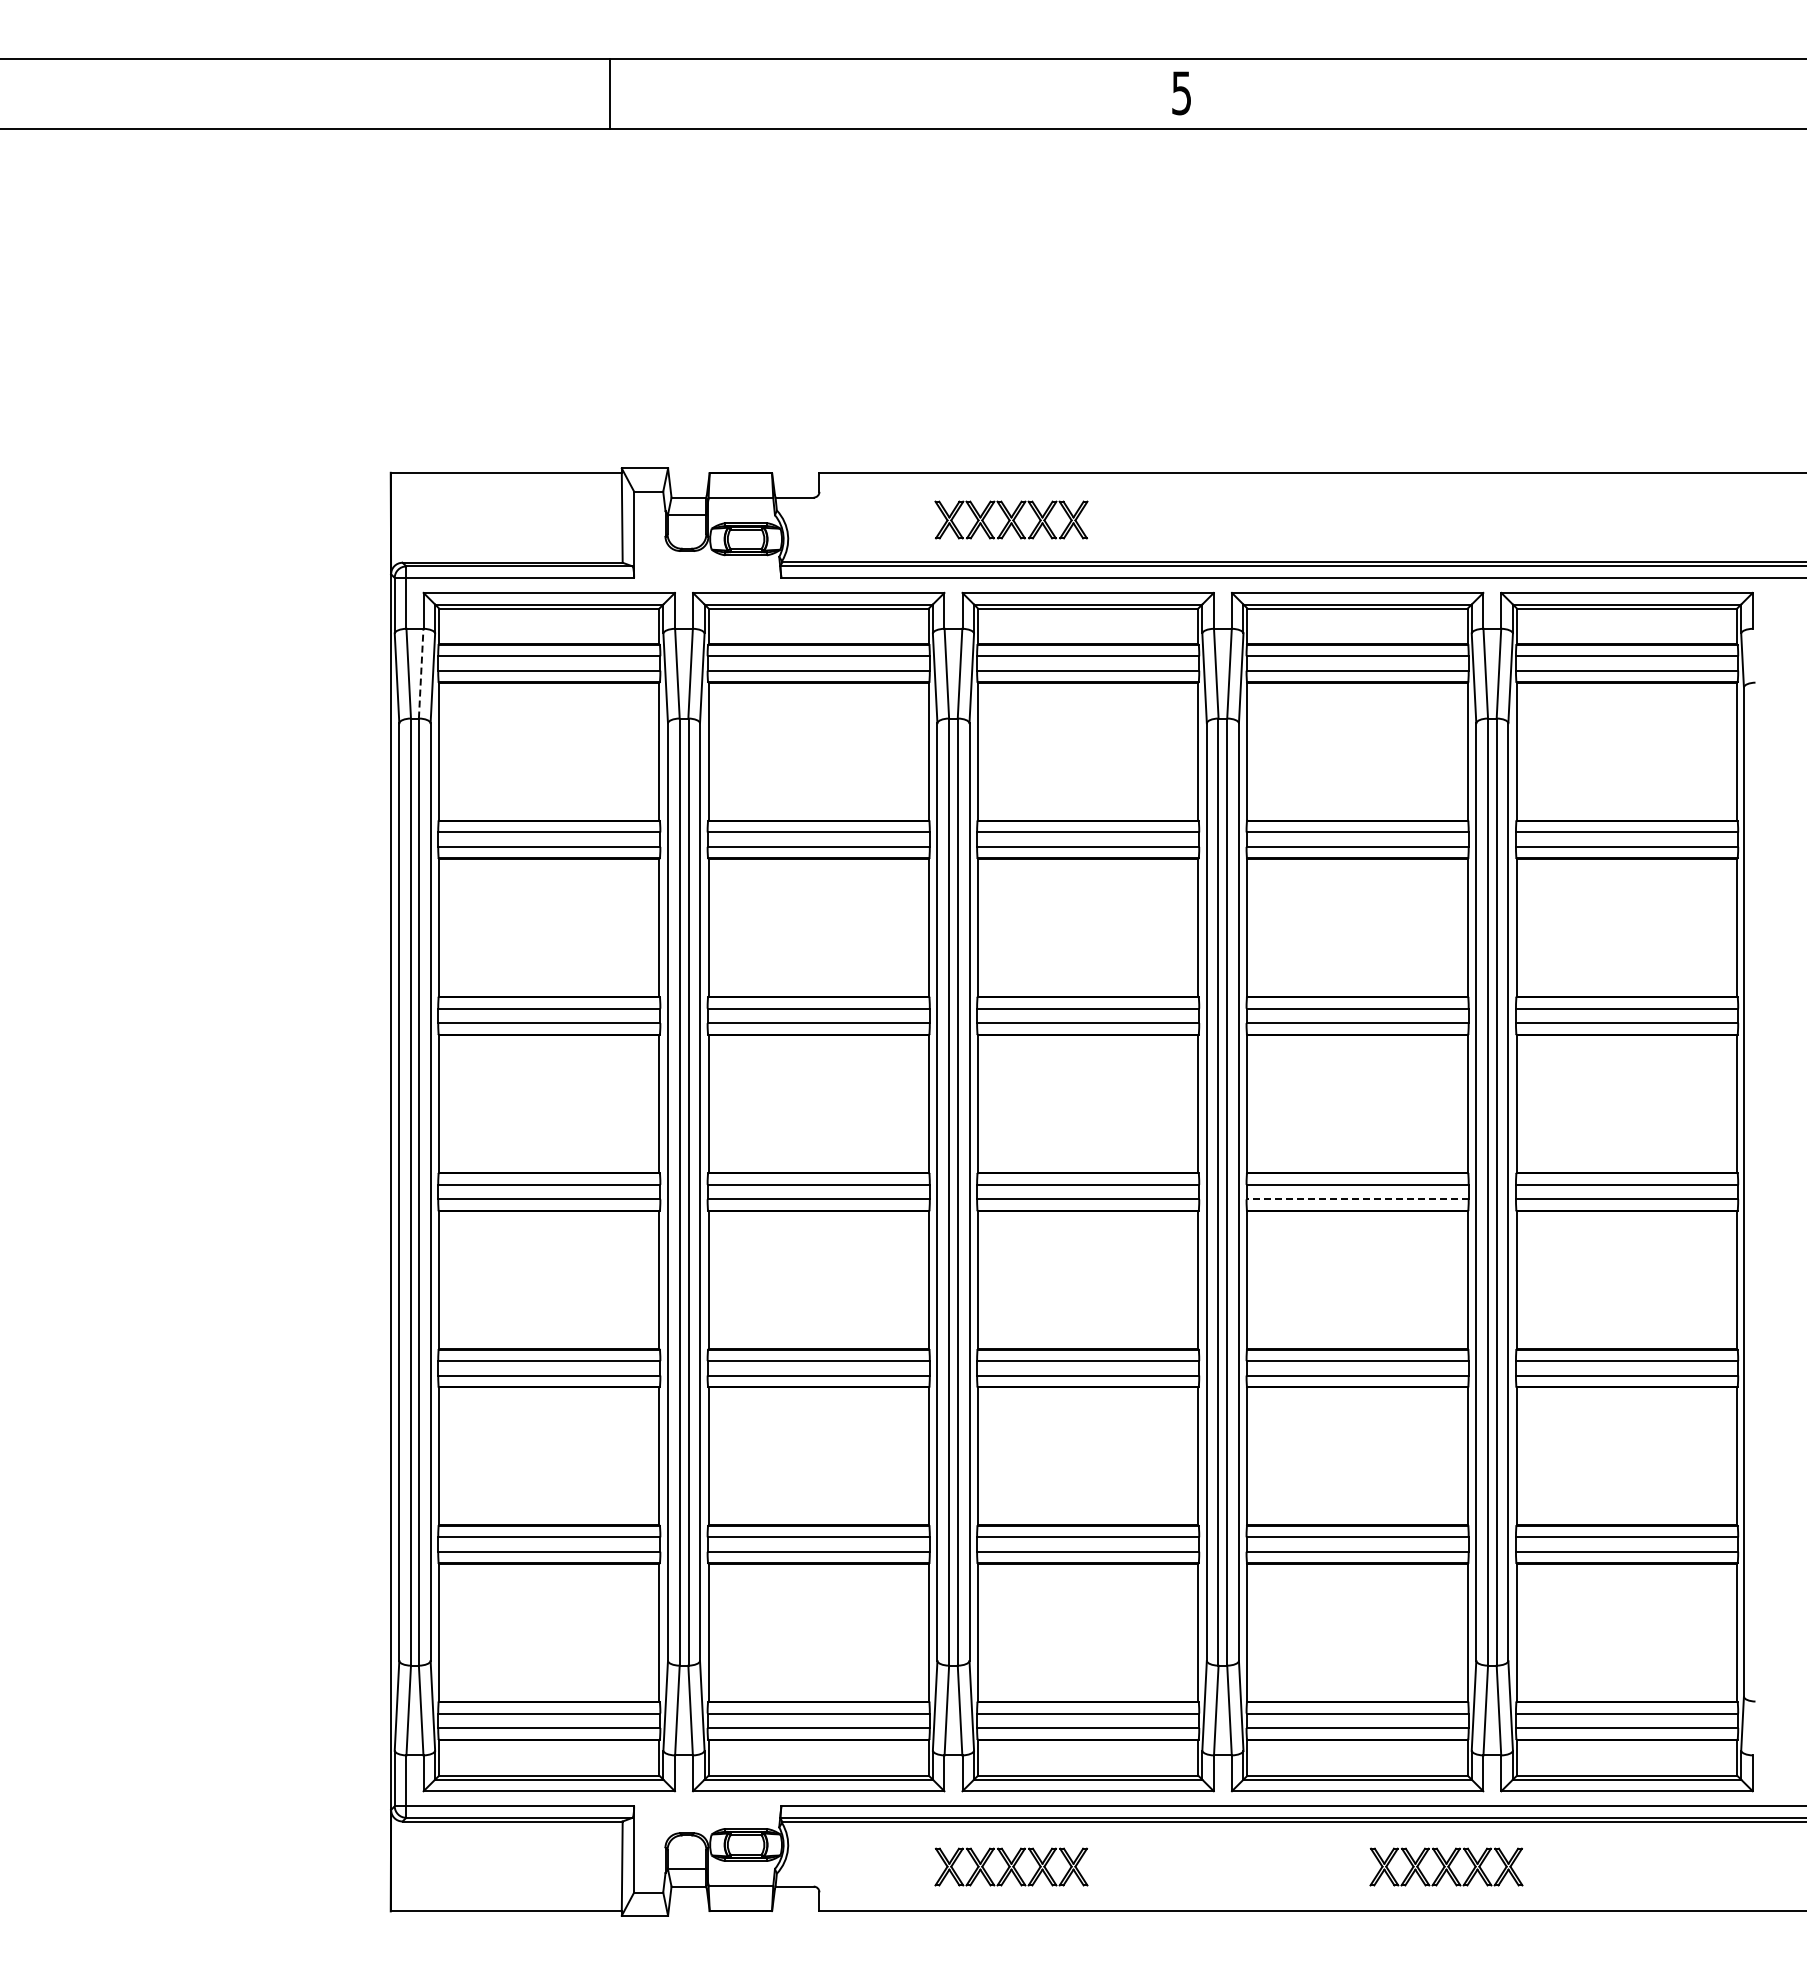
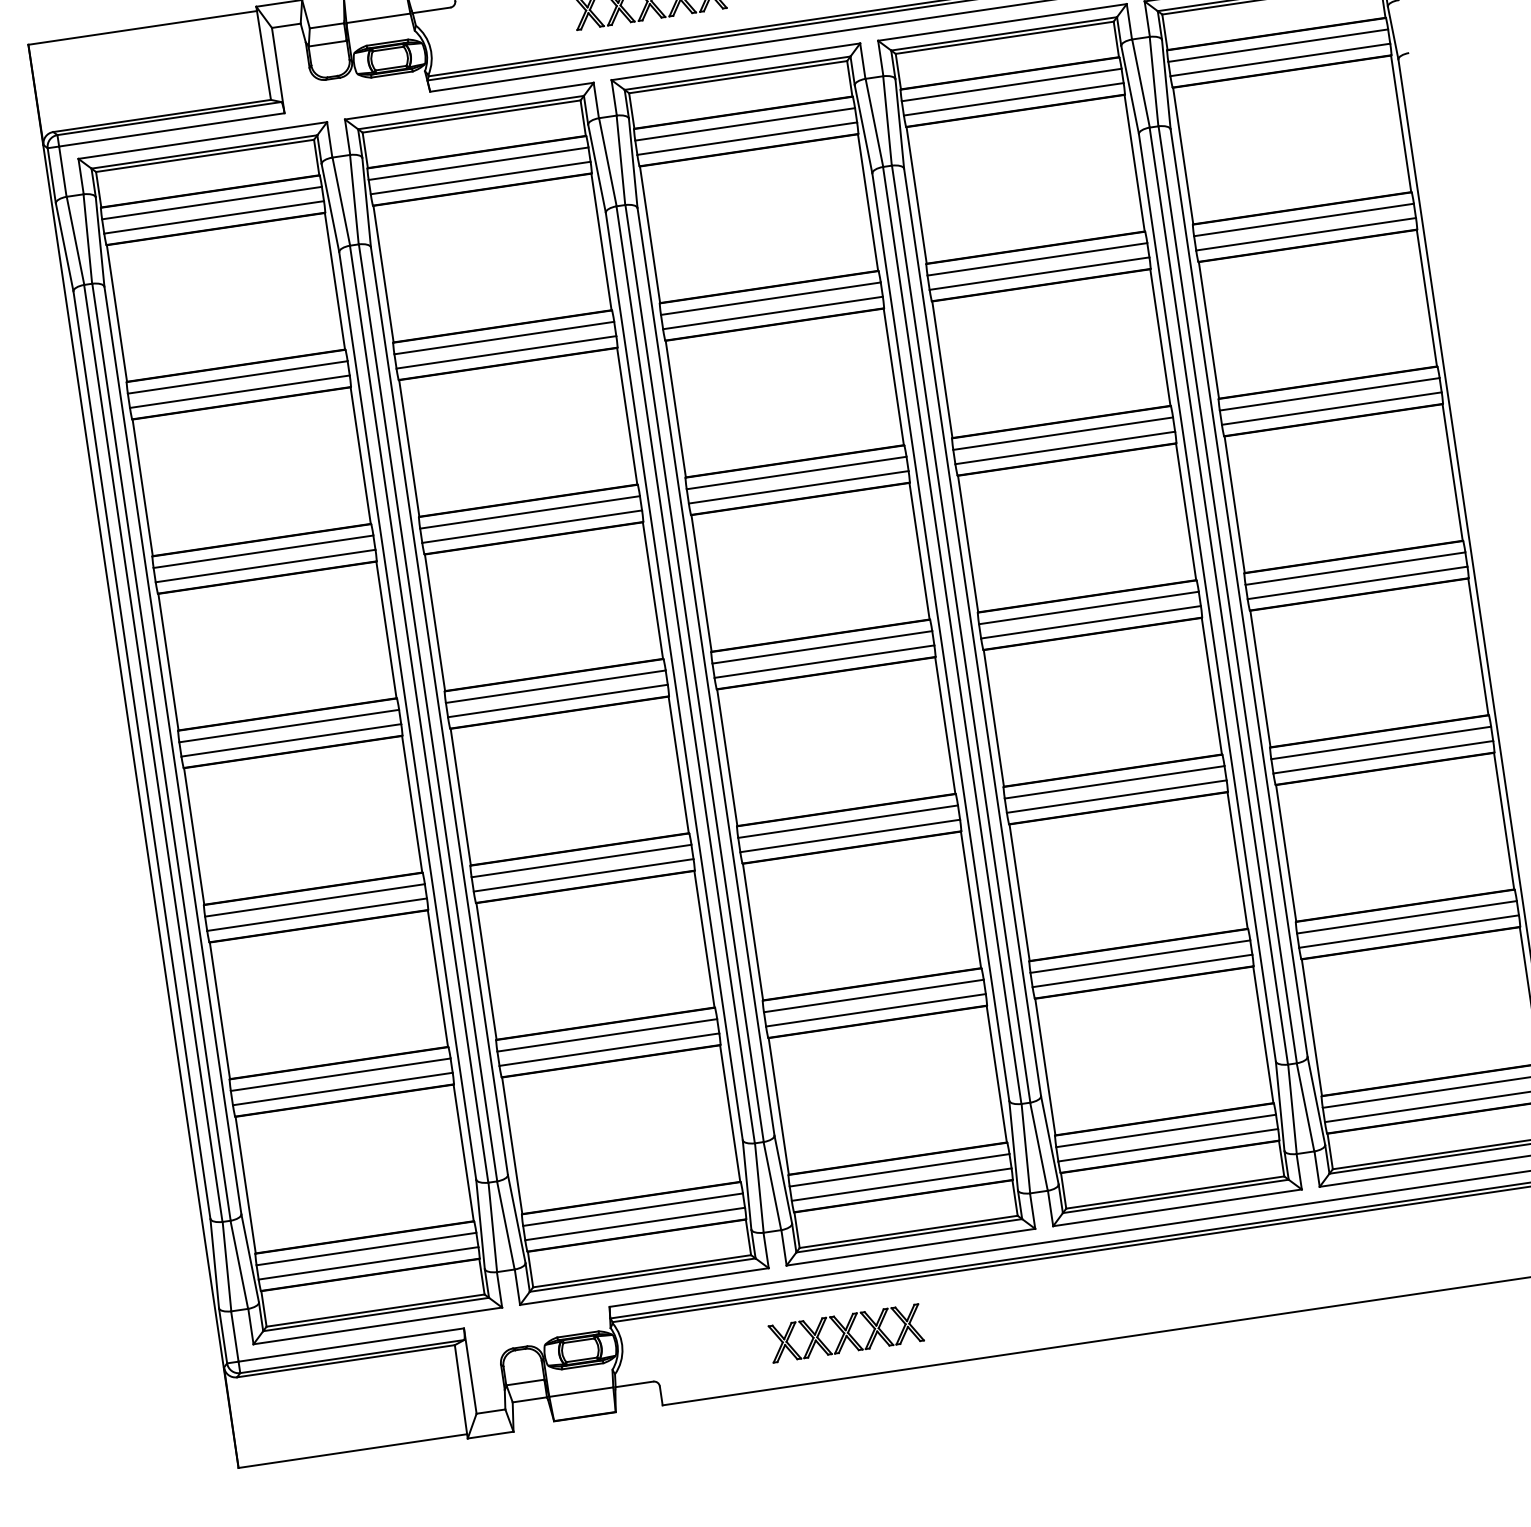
line: (421, 673) -> (88, 238), dashed -> solid
line: (1357, 1199) -> (1090, 622), dashed -> solid
part: (1446, 1866) -> (1276, 1269), removed

